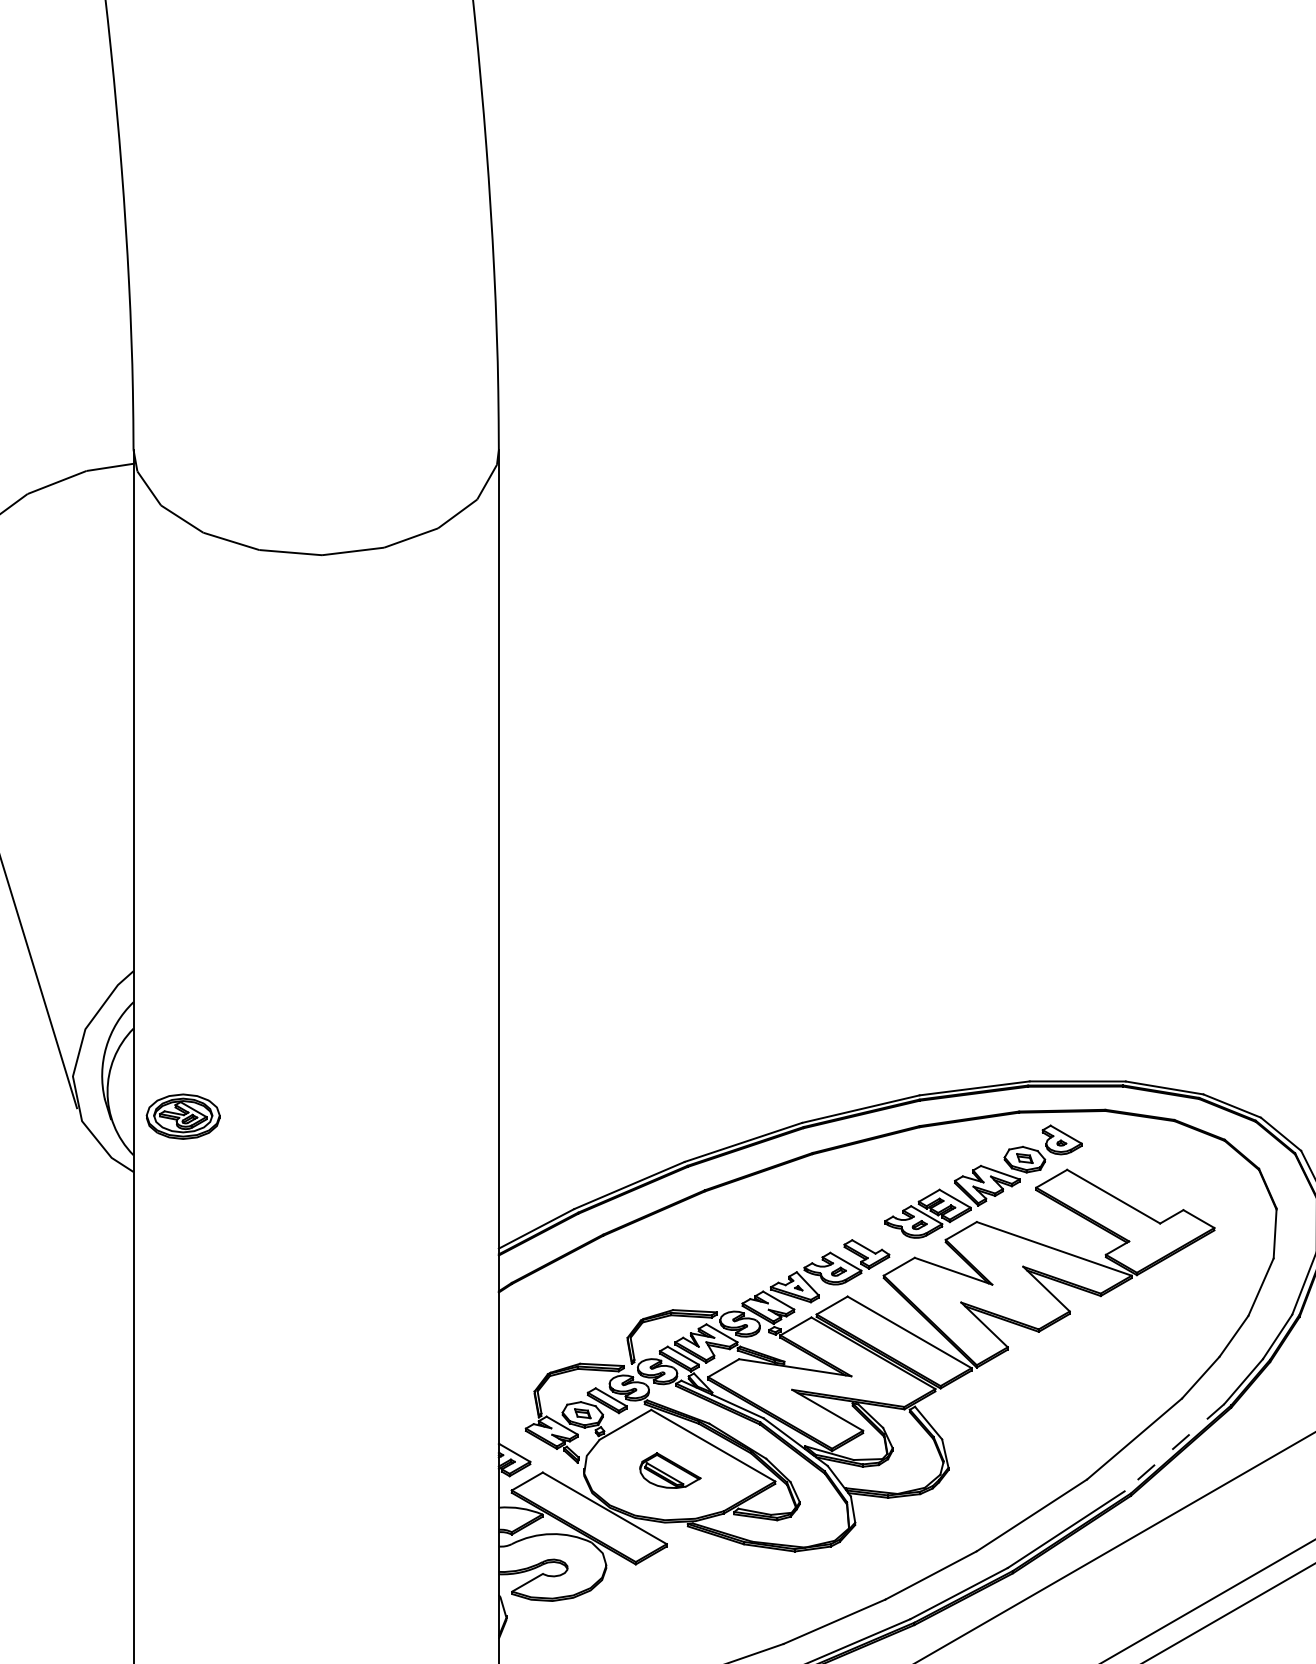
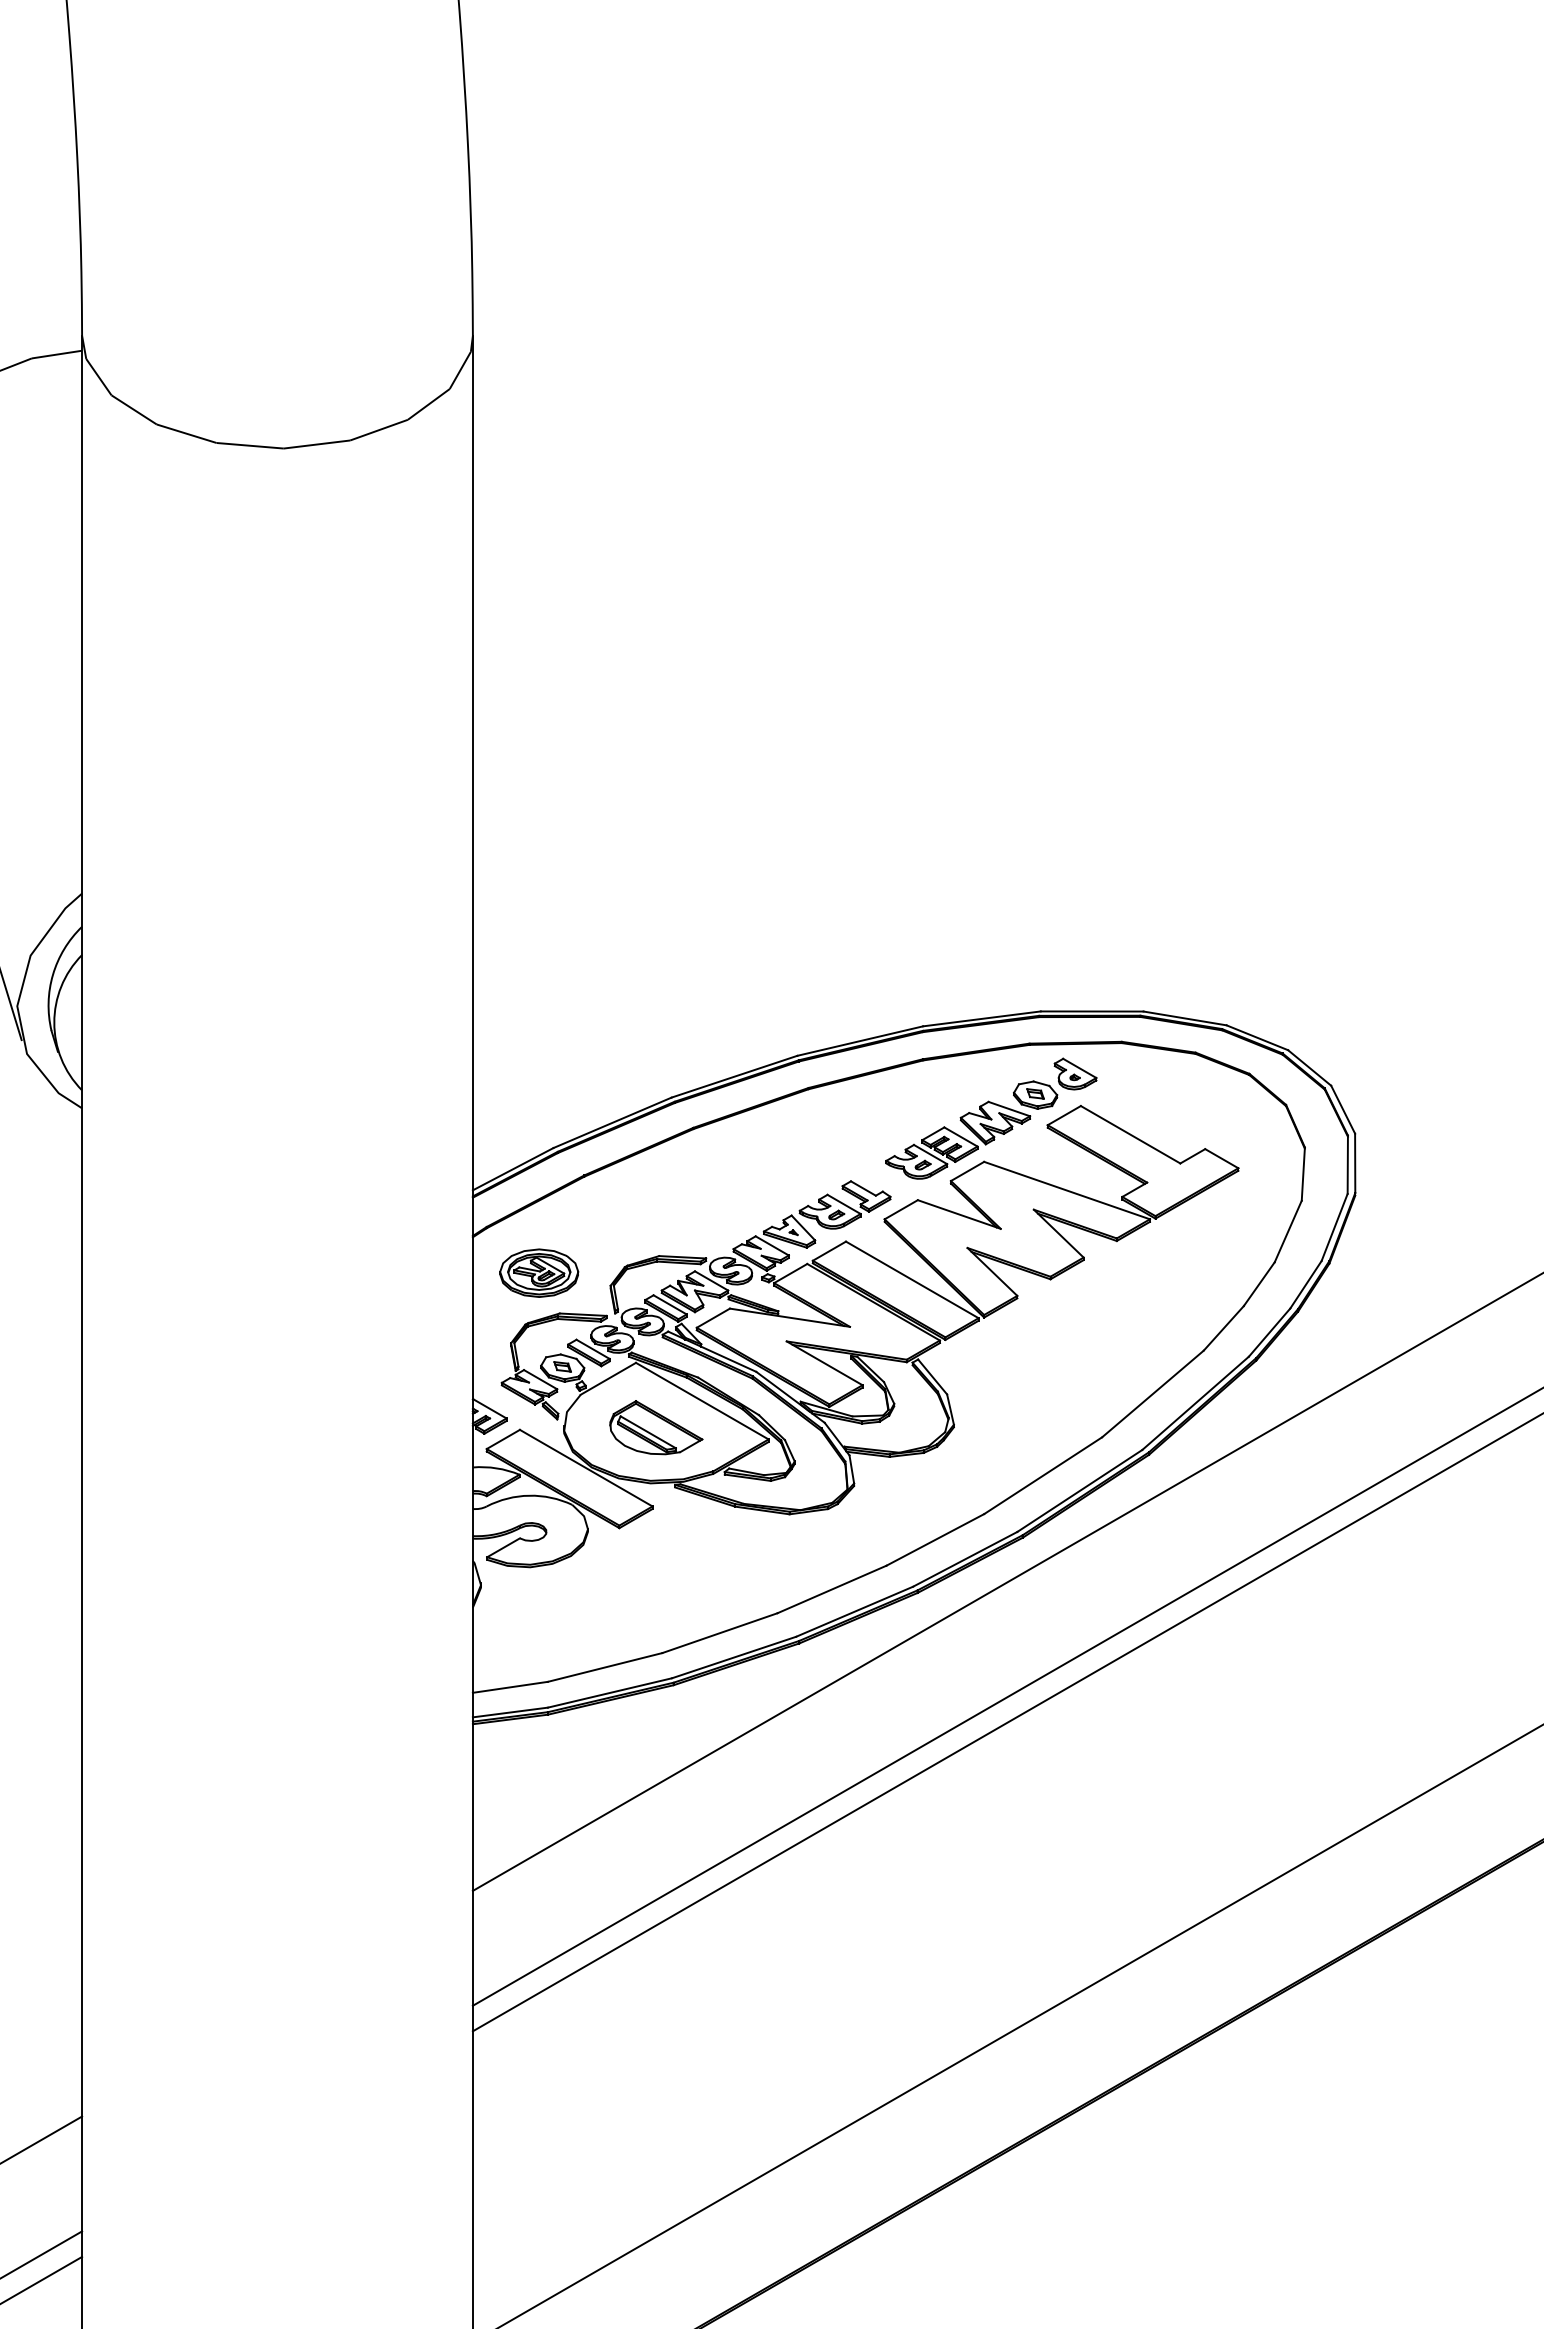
part: (183, 1116) -> (539, 1272), moved
line: (1174, 1447) -> (1195, 1403), dashed -> solid
part: (670, 1470) -> (656, 1427), size x1.43

